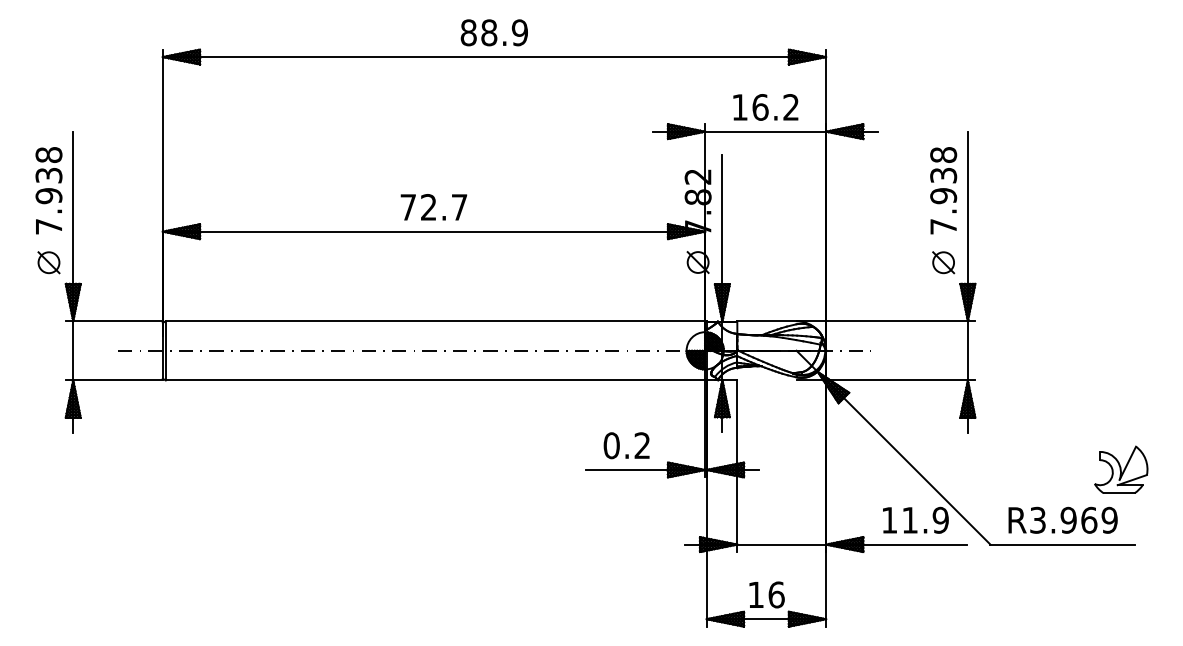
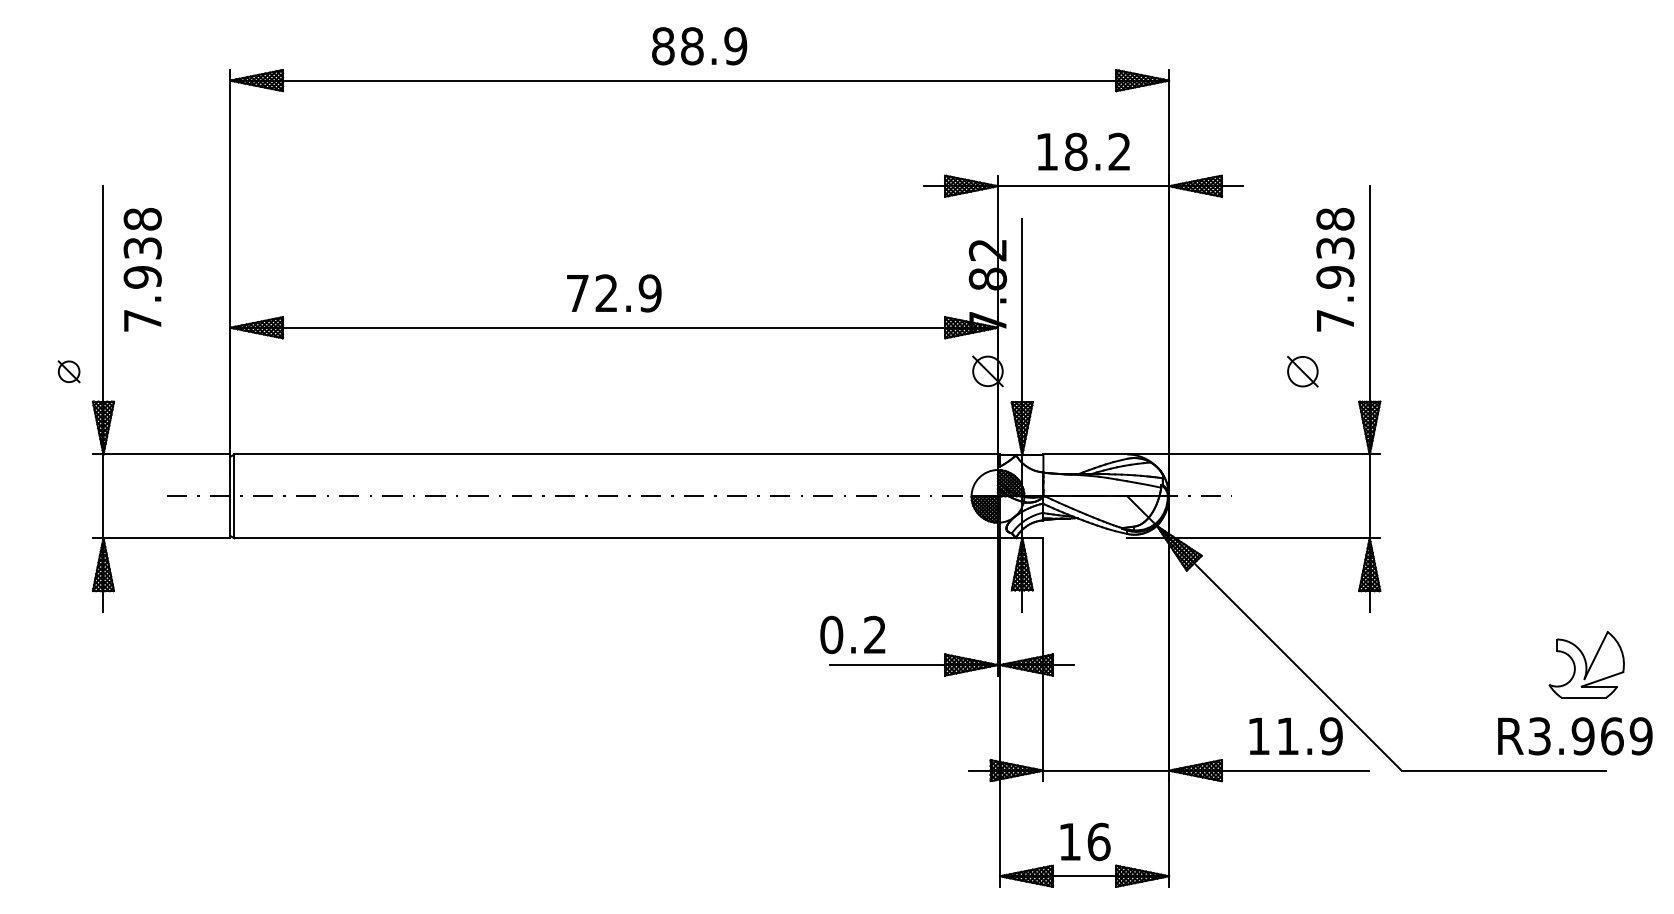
text: (760, 107) -> (1076, 151), 16.2 -> 18.2
text: (48, 190) -> (142, 269), moved
text: (459, 207) -> (650, 293), 72.7 -> 72.9
part: (48, 262) -> (68, 371), size x0.7
part: (943, 262) -> (1302, 371), moved
text: (626, 445) -> (852, 634), moved
text: (1062, 519) -> (1574, 735), moved

